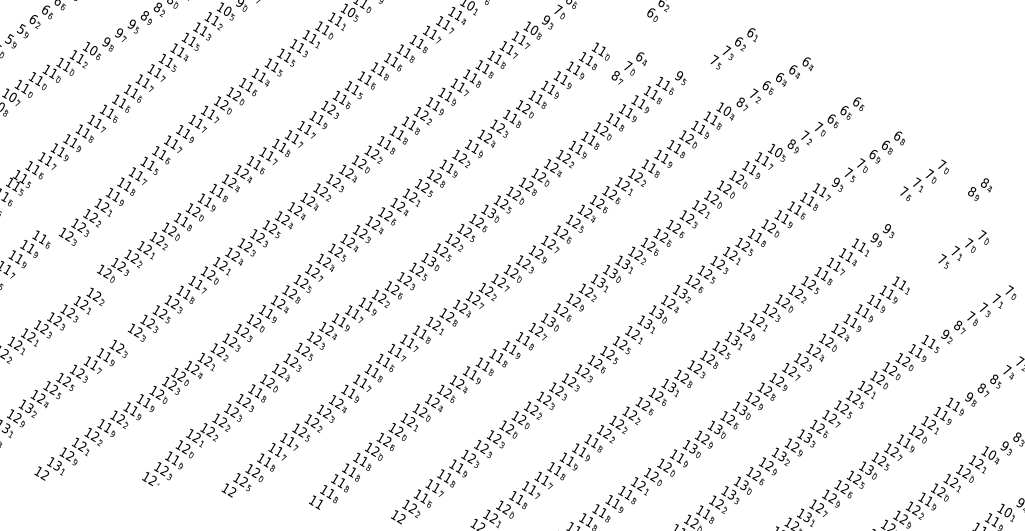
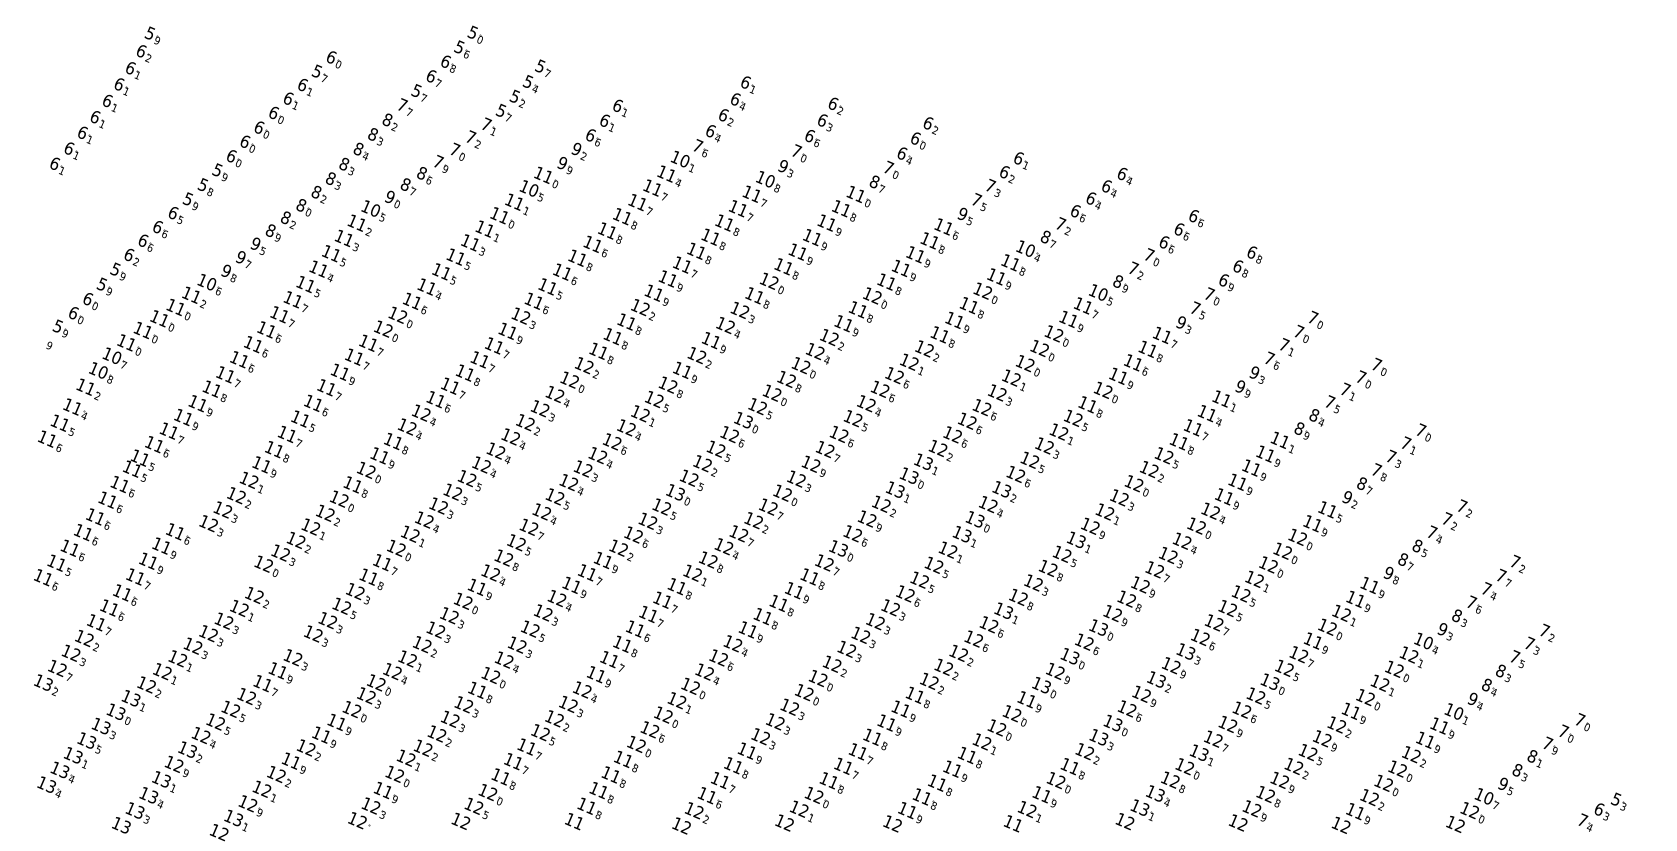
part: (733, 48) -> (999, 181), moved
part: (629, 67) -> (890, 169), moved
part: (924, 179) -> (1293, 339), moved
part: (980, 189) -> (1309, 424), moved

